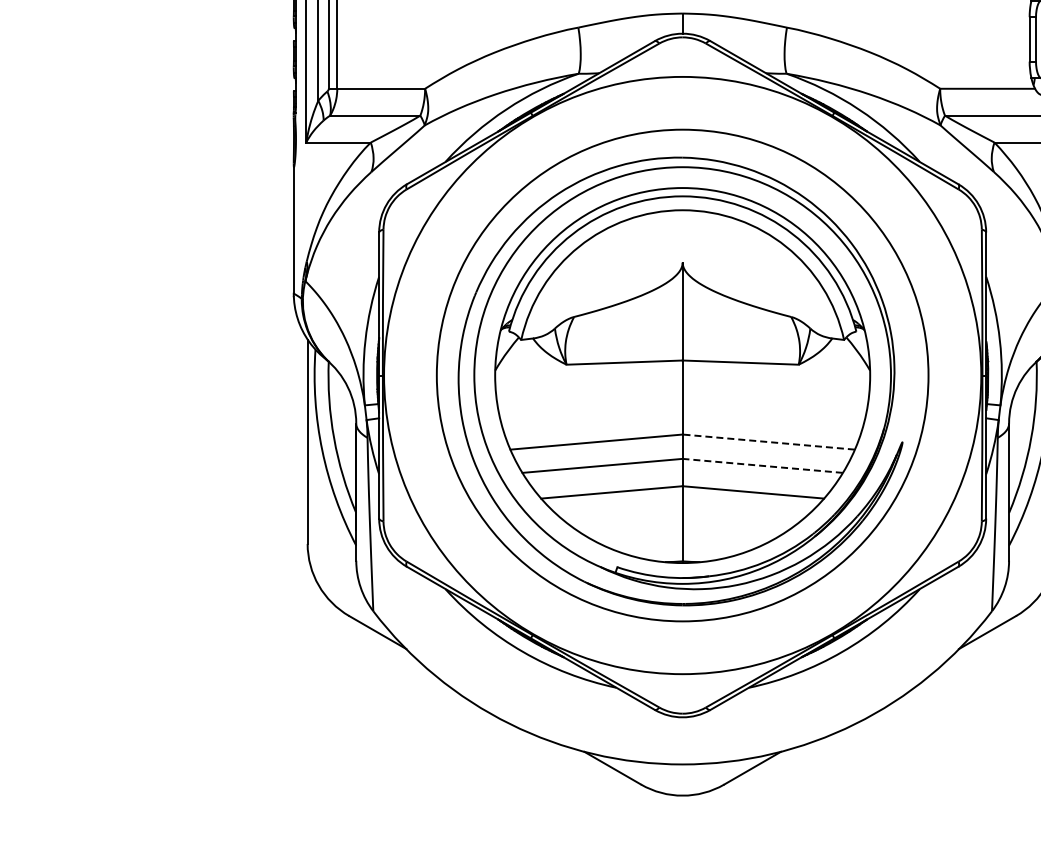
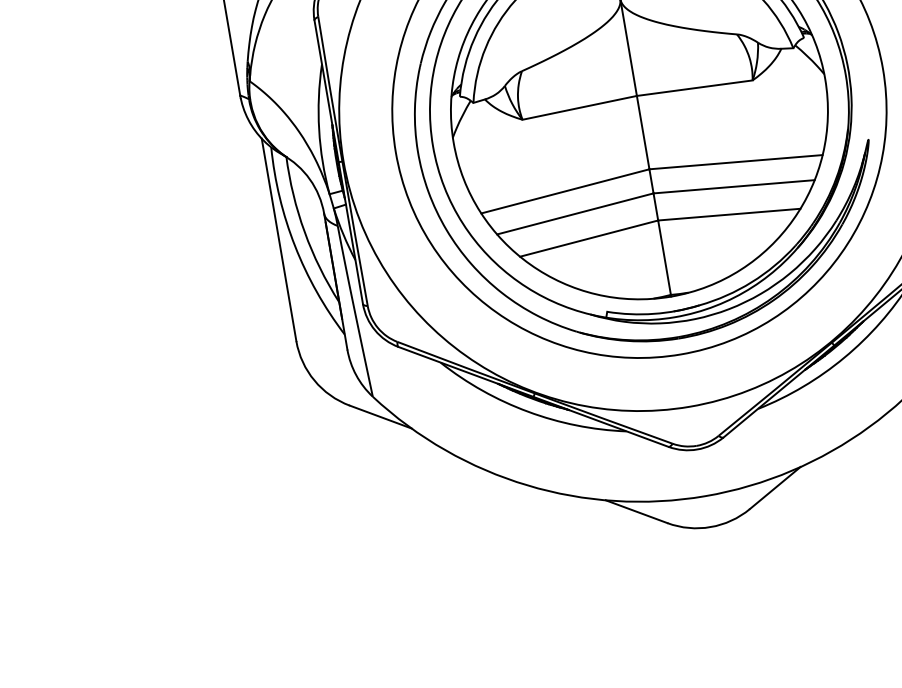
line: (768, 442) -> (735, 162), dashed -> solid
line: (762, 465) -> (733, 186), dashed -> solid

